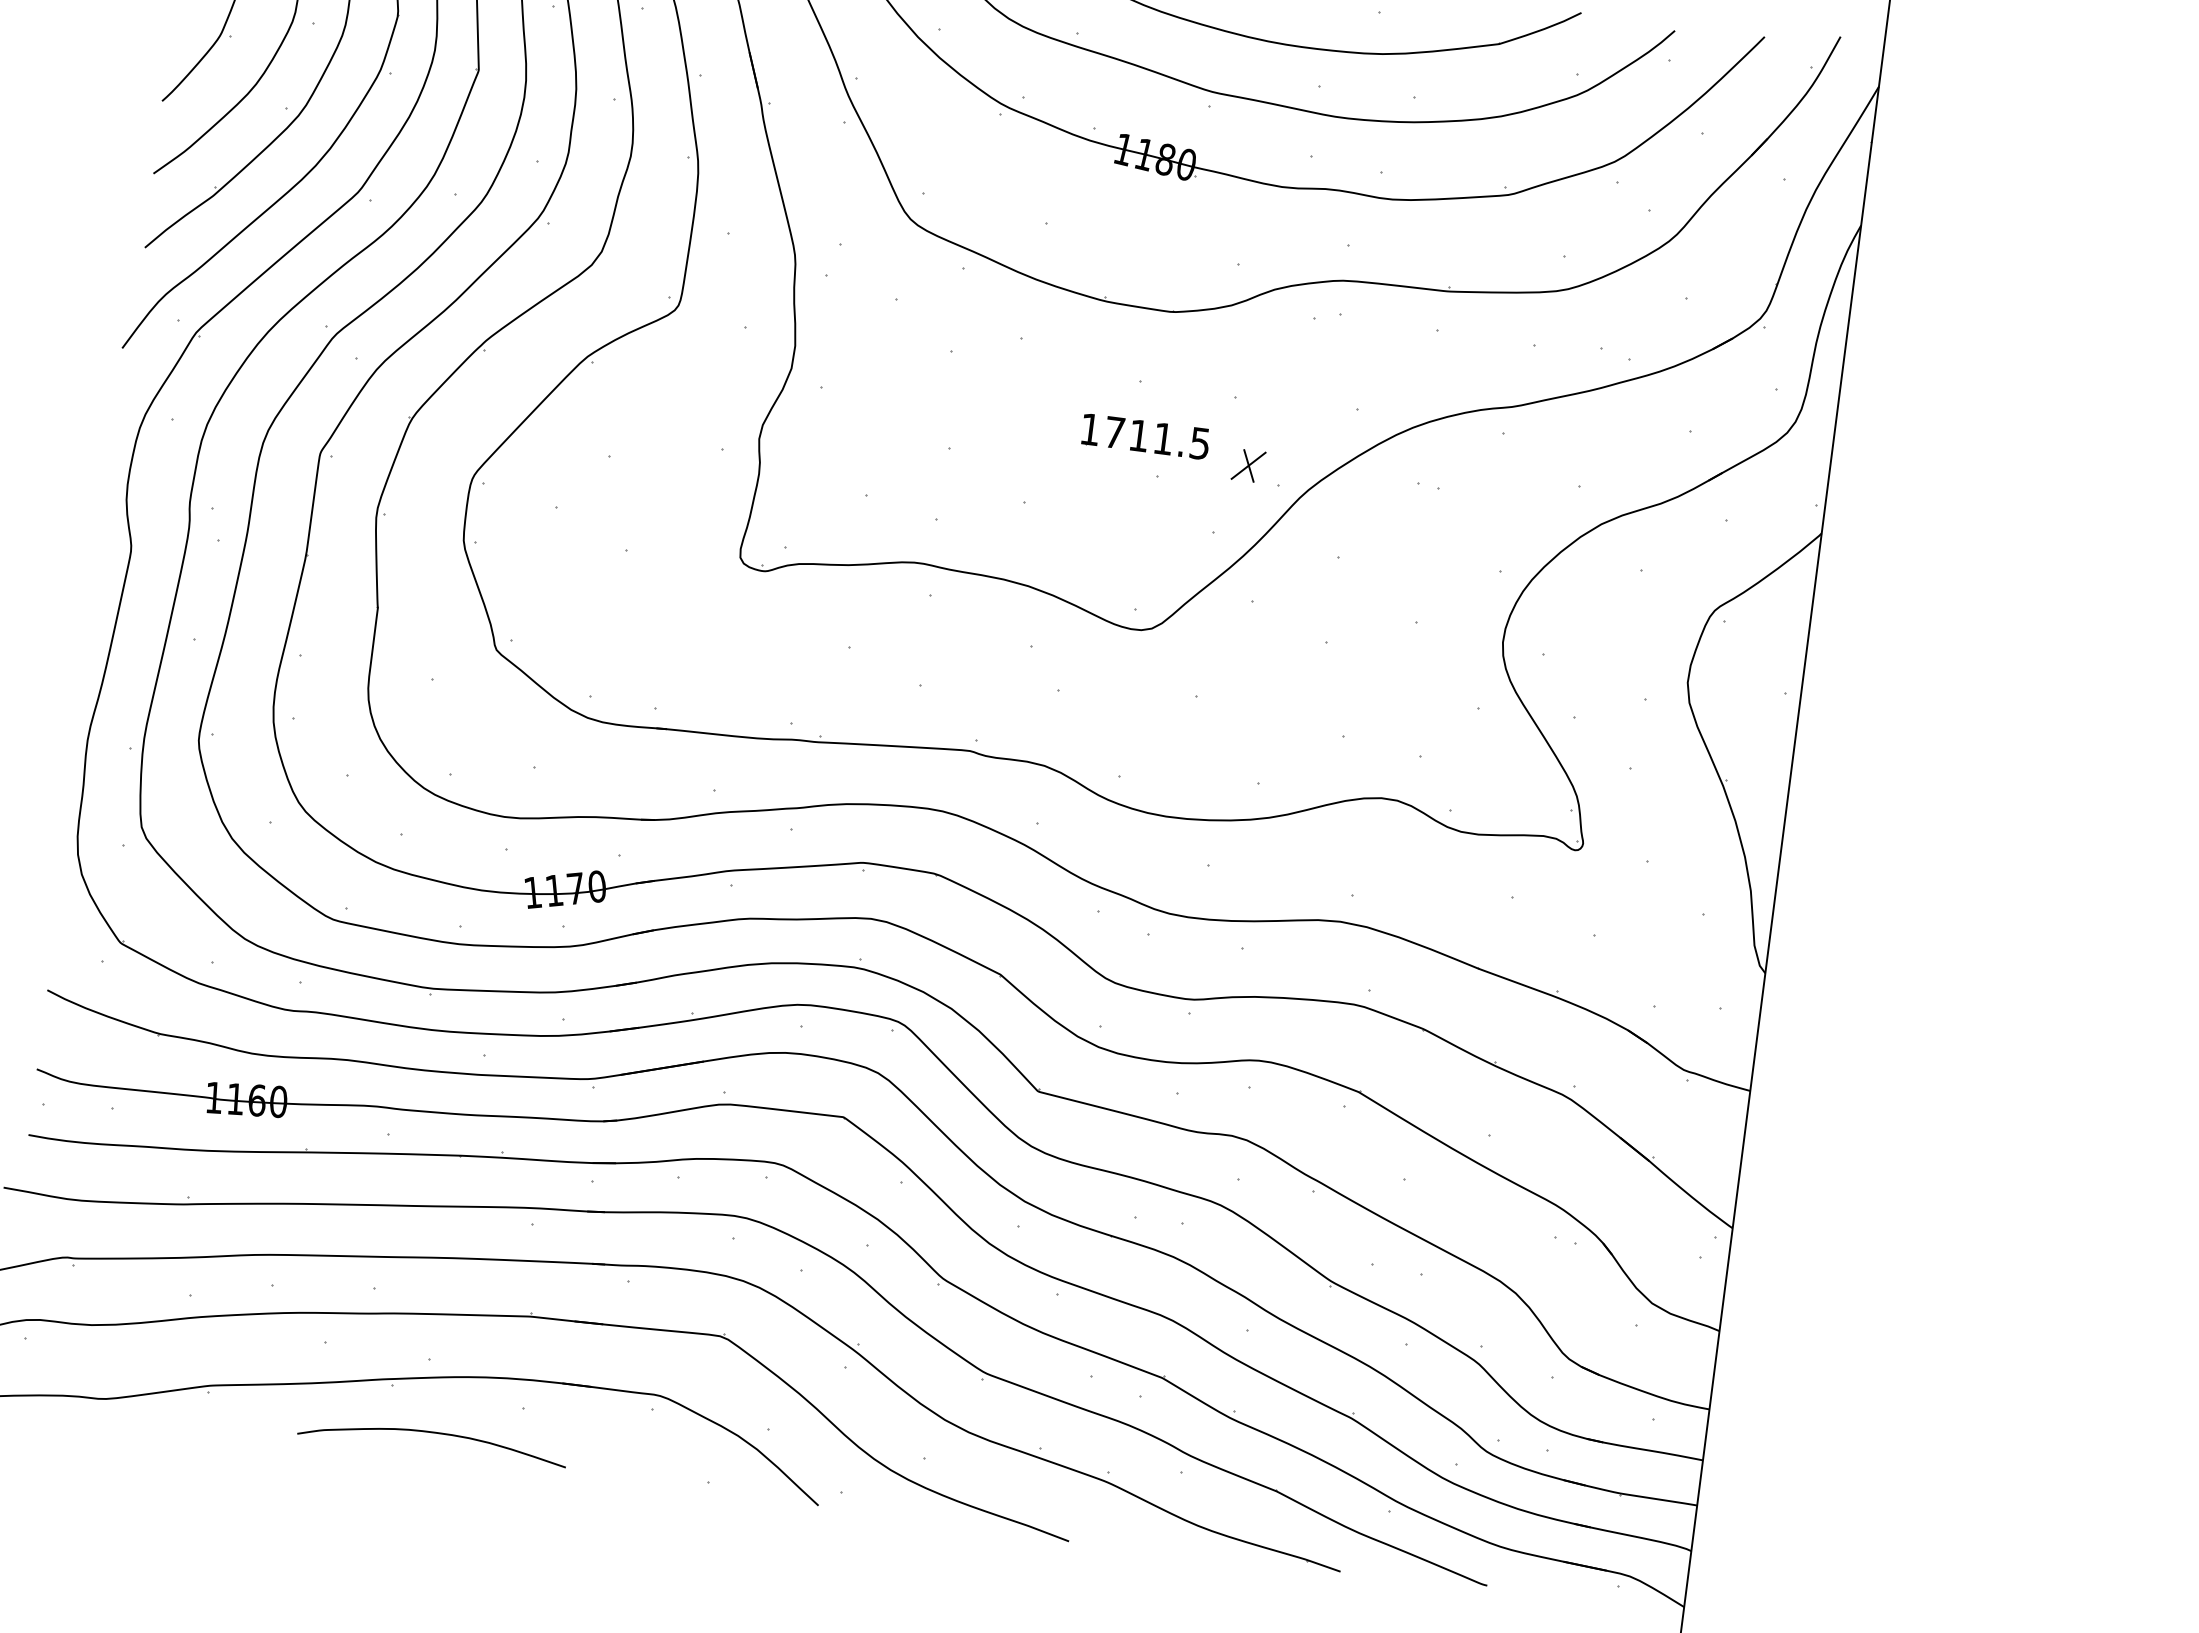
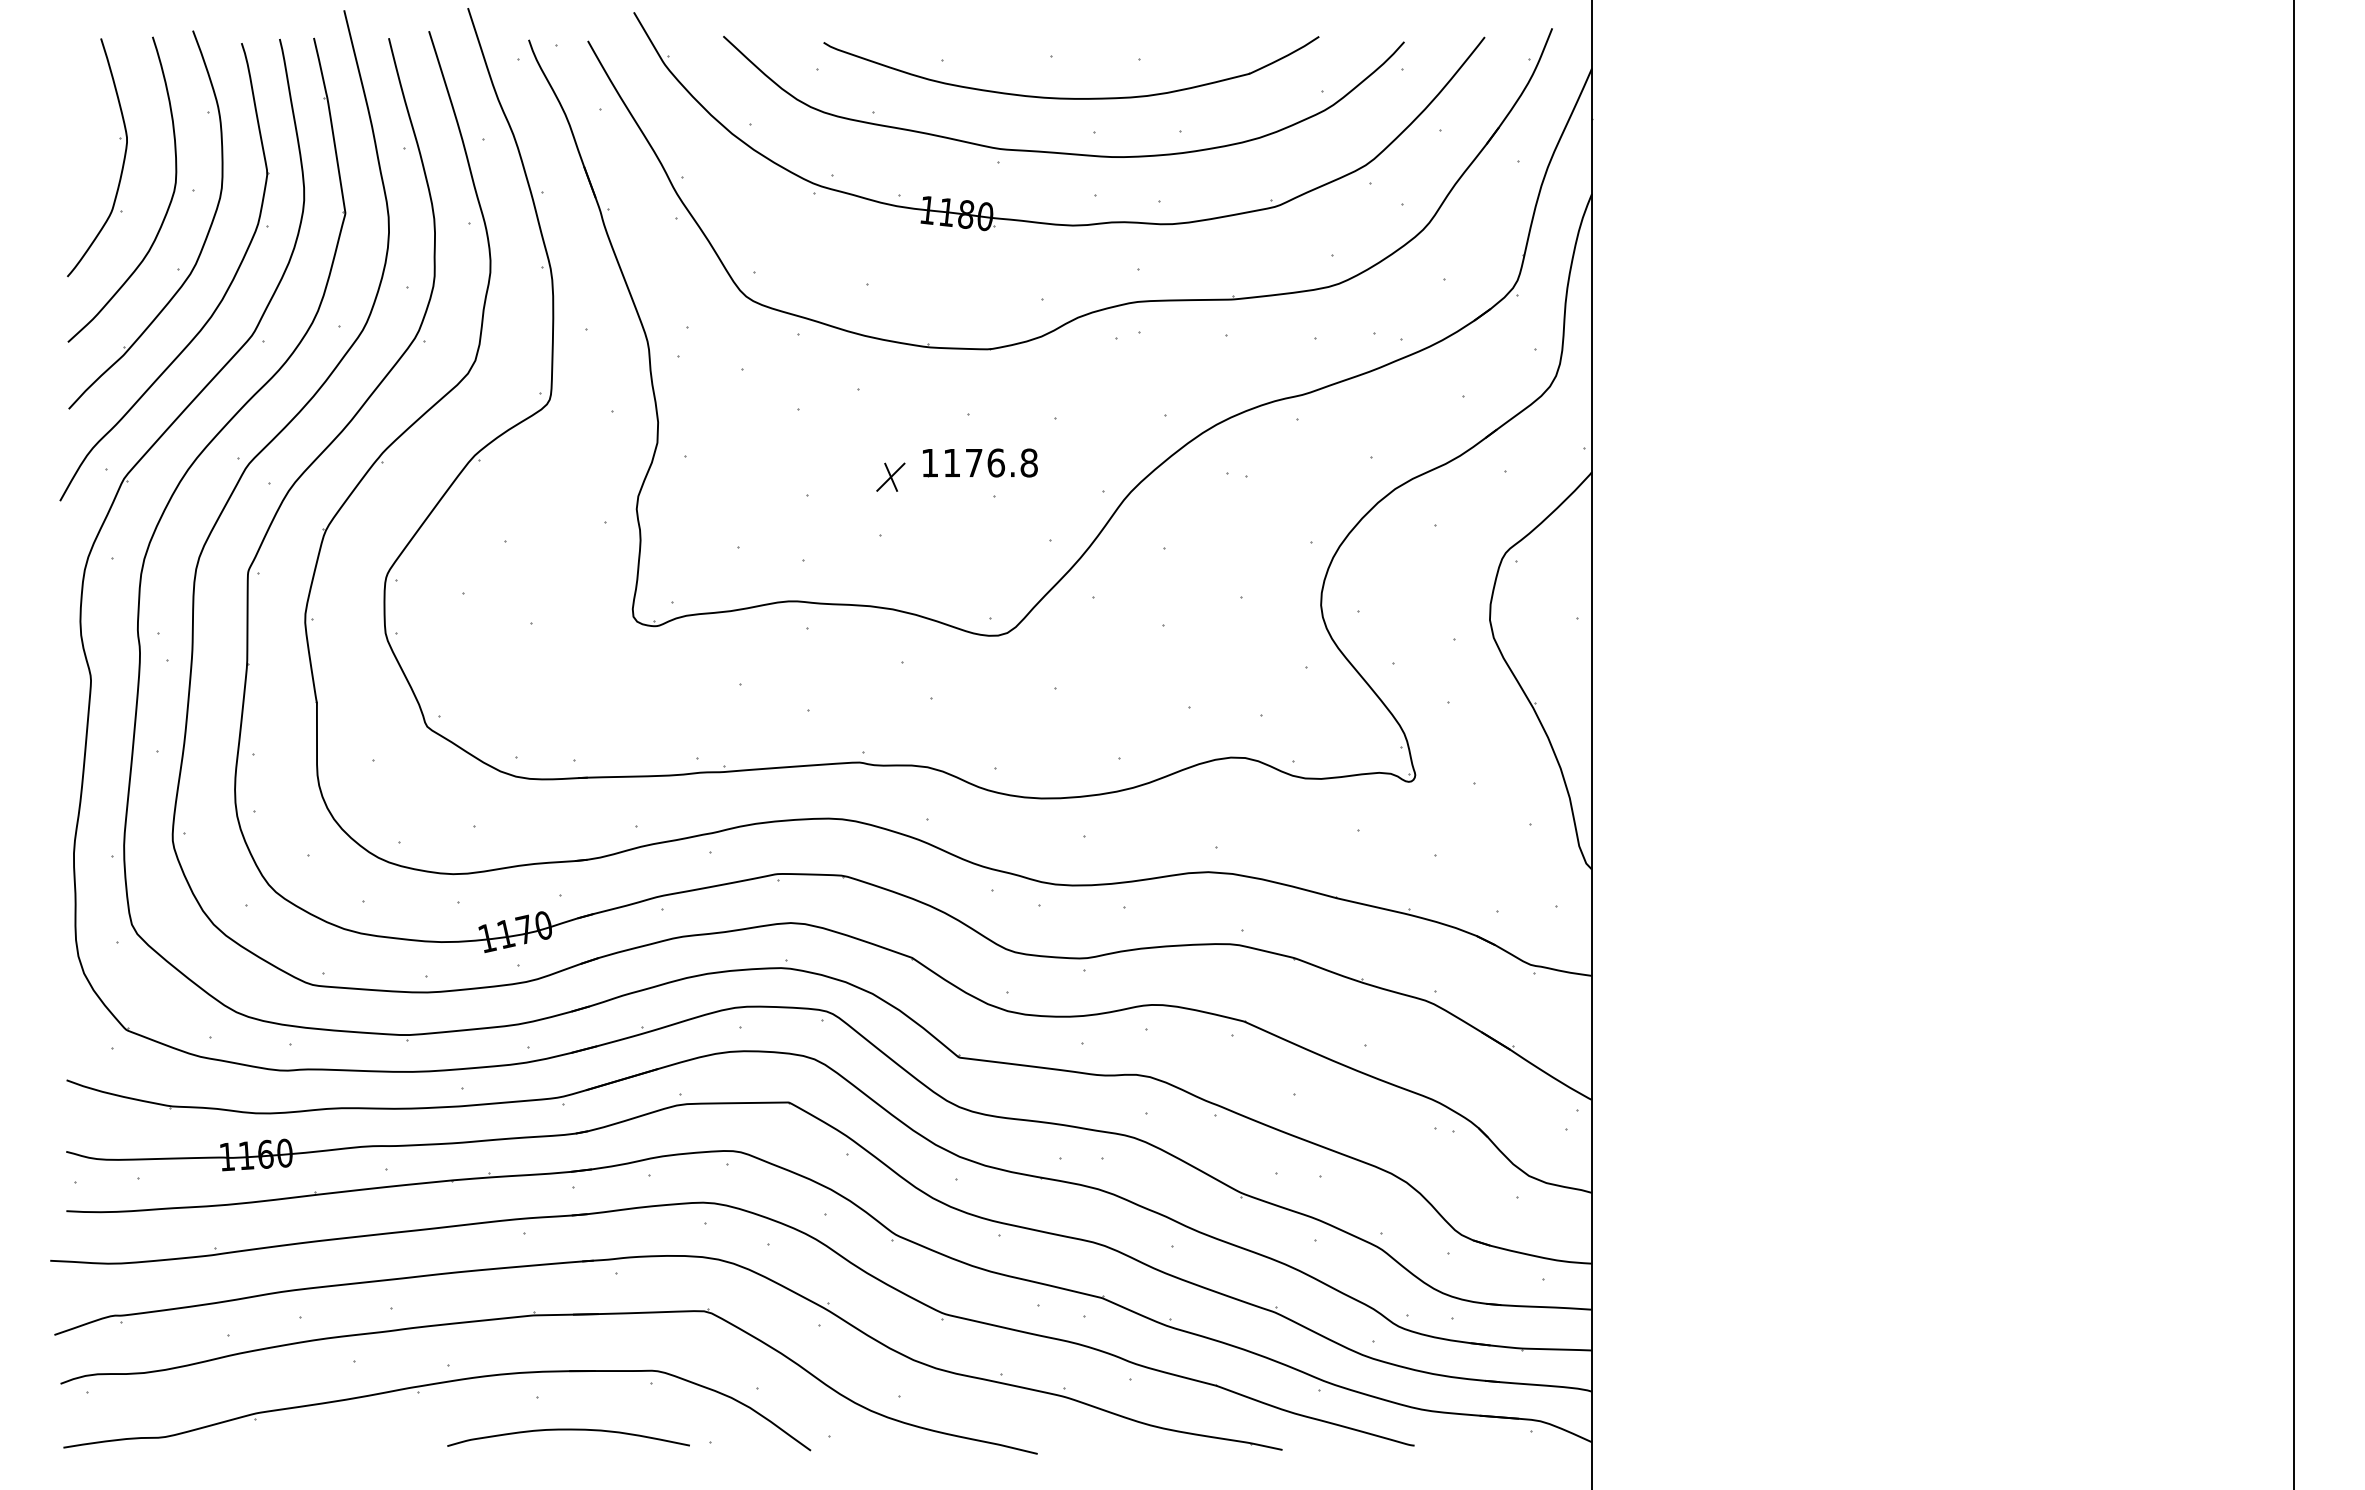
text: (1157, 437) -> (990, 462), 1711.5 -> 1176.8
part: (1248, 464) -> (890, 476), moved
curve: (433, 1433) -> (568, 1430), moved

